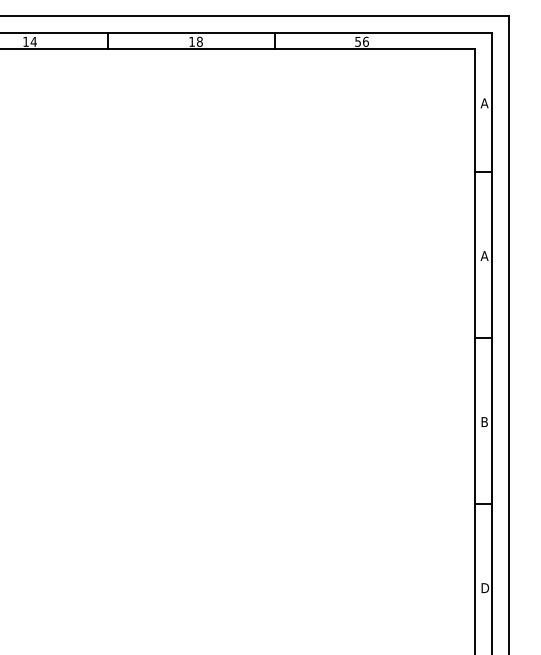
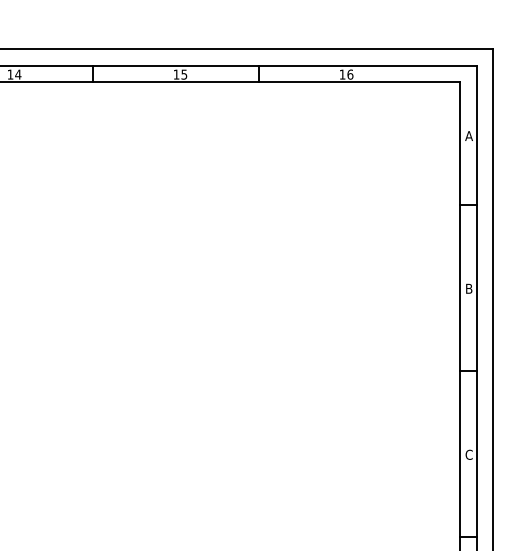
text: (199, 41) -> (183, 74), 18 -> 15
text: (357, 41) -> (341, 74), 56 -> 16
text: (484, 255) -> (468, 288), A -> B
text: (484, 422) -> (468, 455), B -> C

